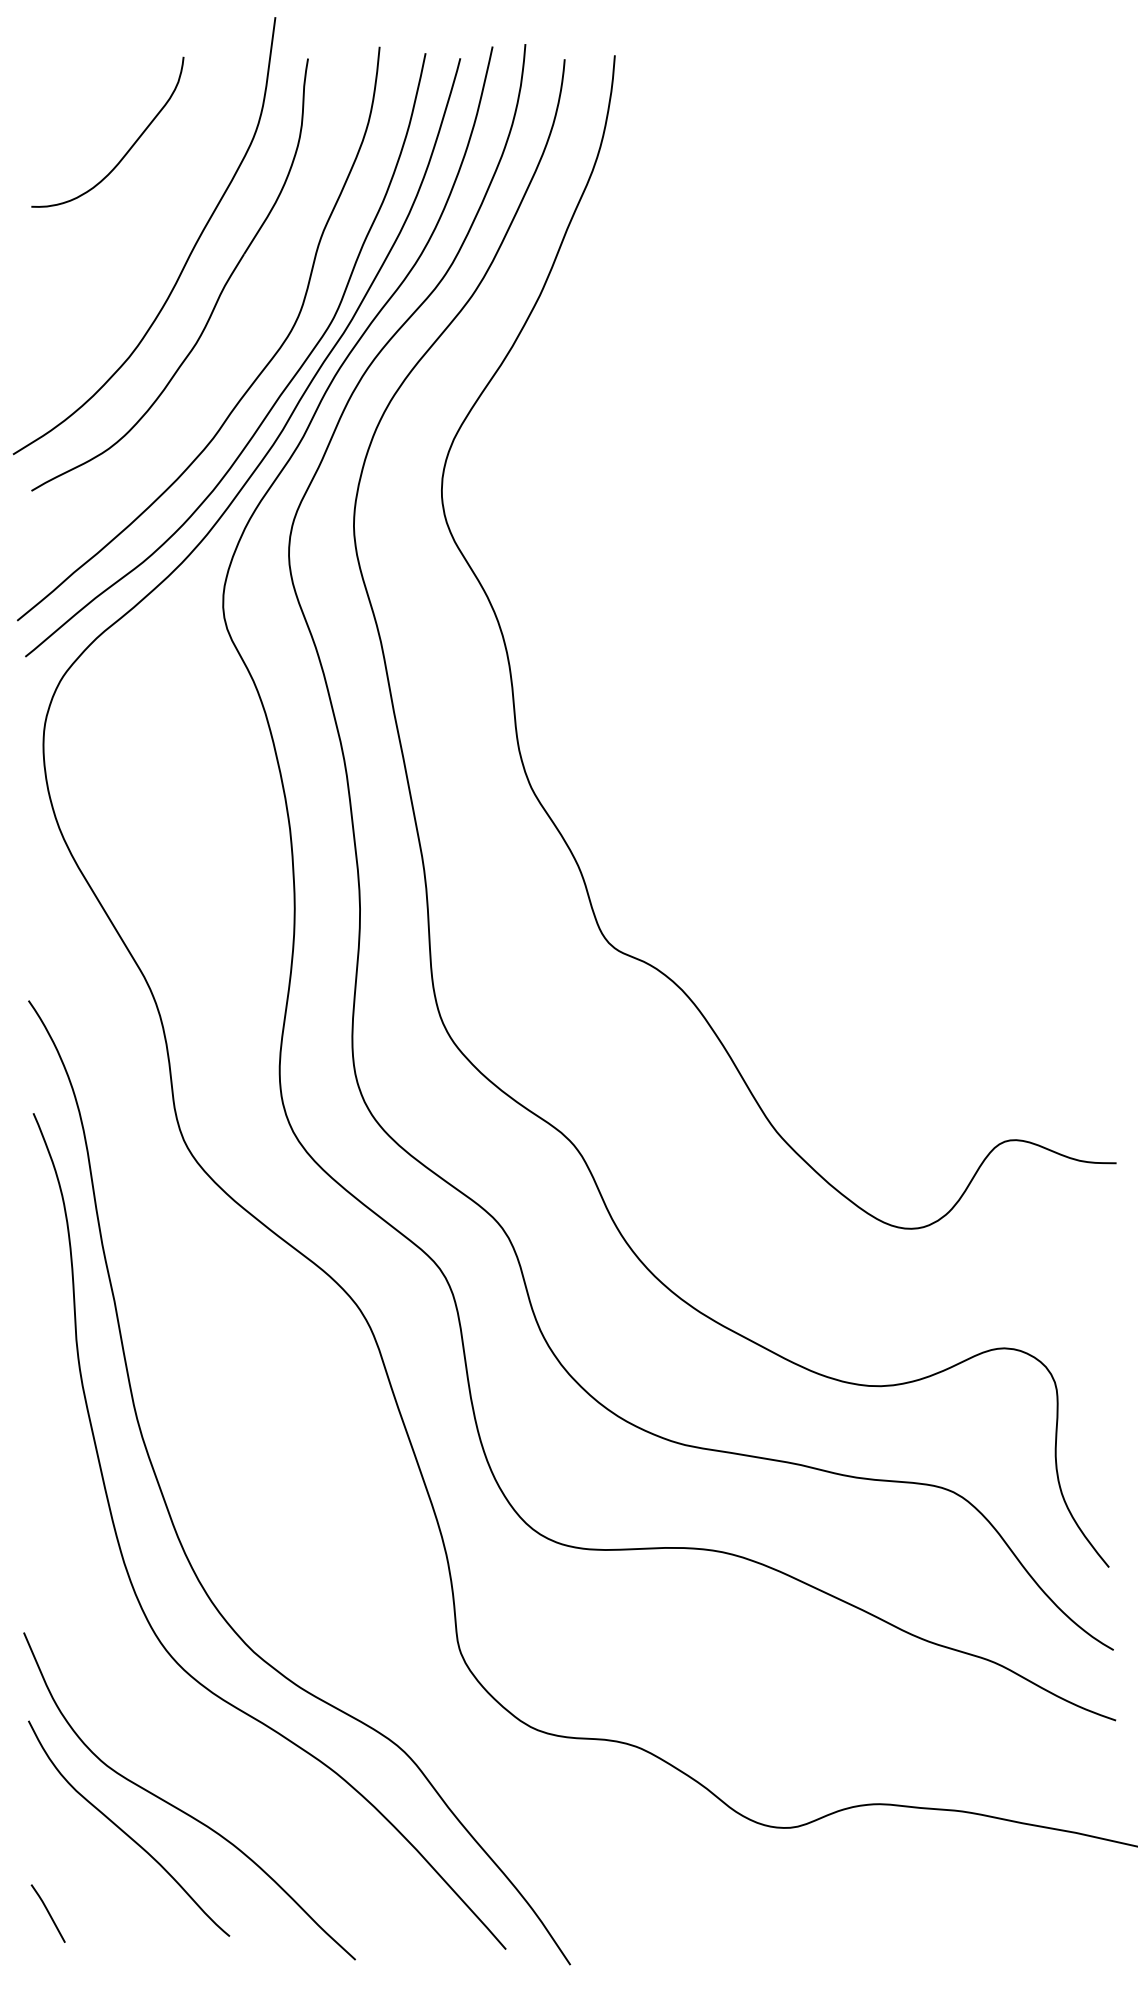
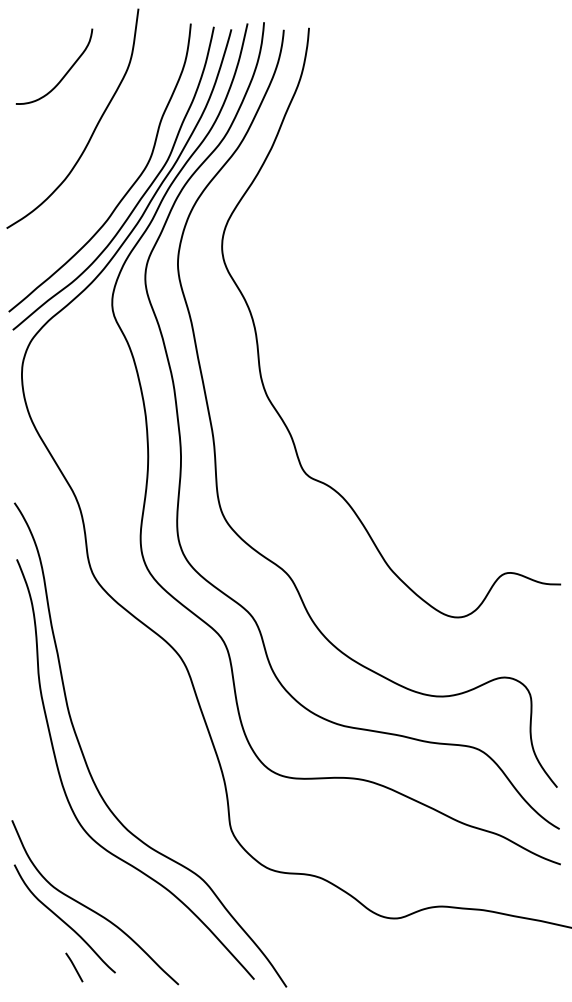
part: (215, 299) -> (108, 150), removed
line: (48, 1913) -> (74, 967), moved

